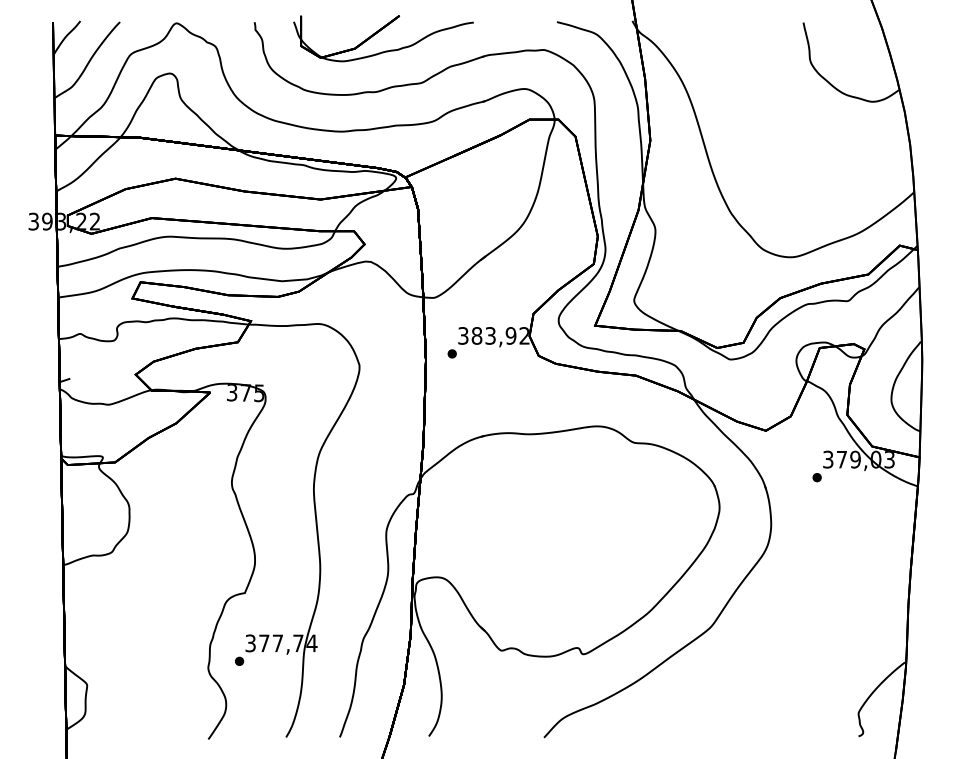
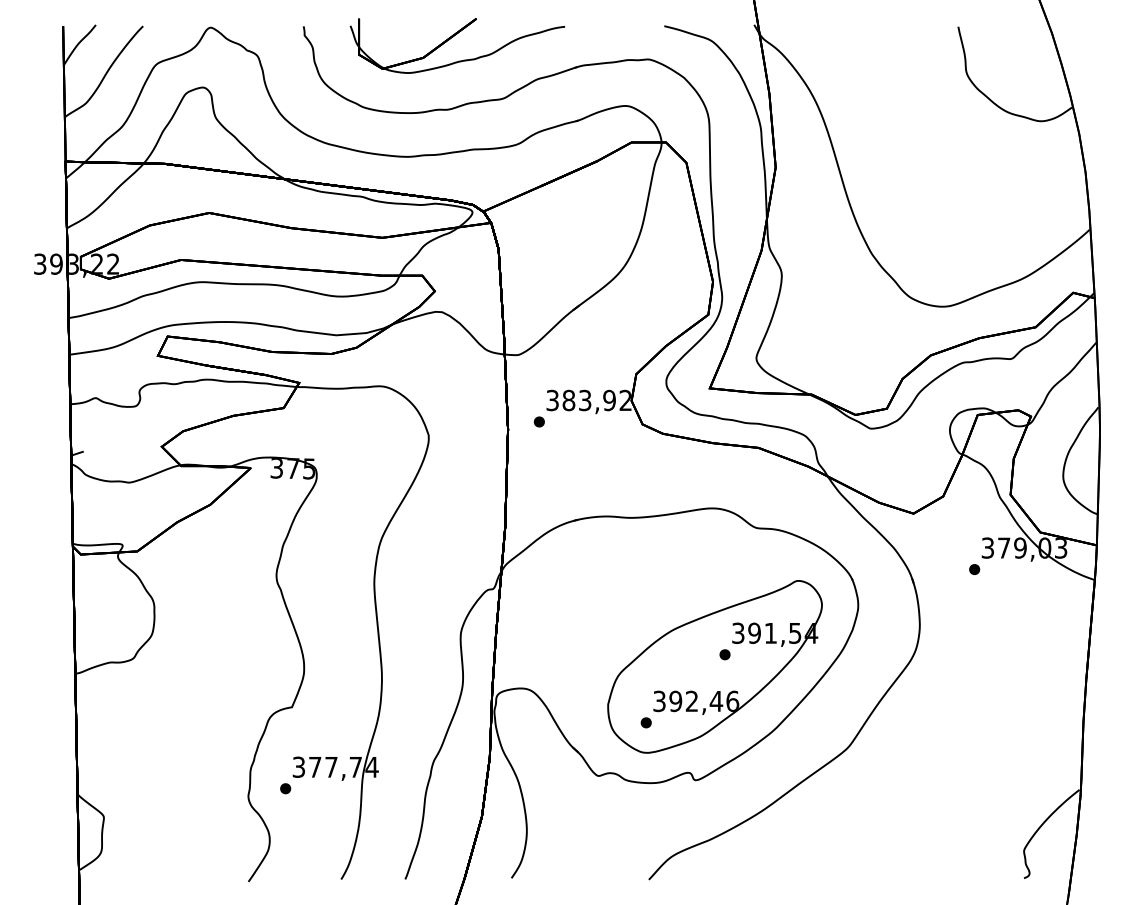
part: (599, 559) -> (715, 667), added

